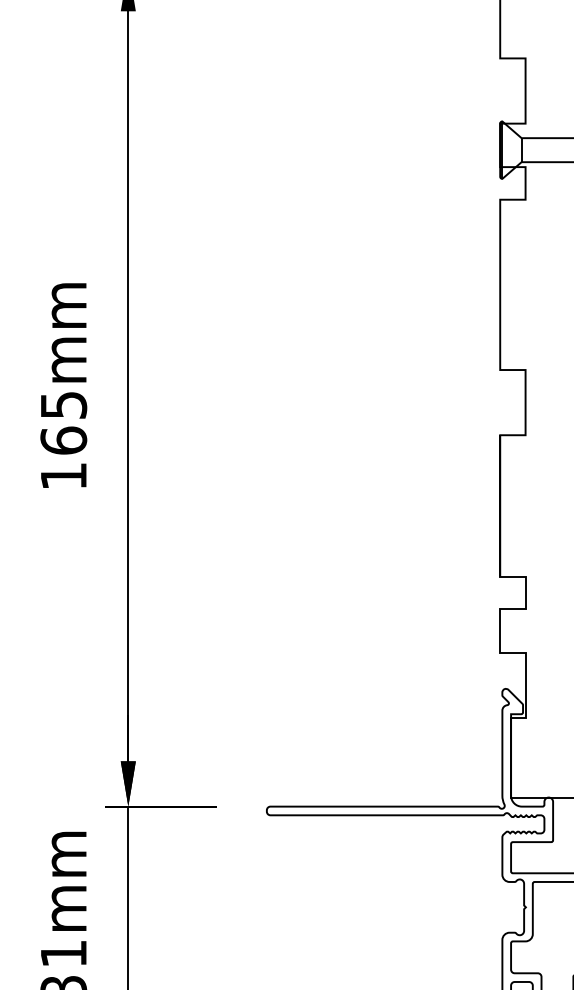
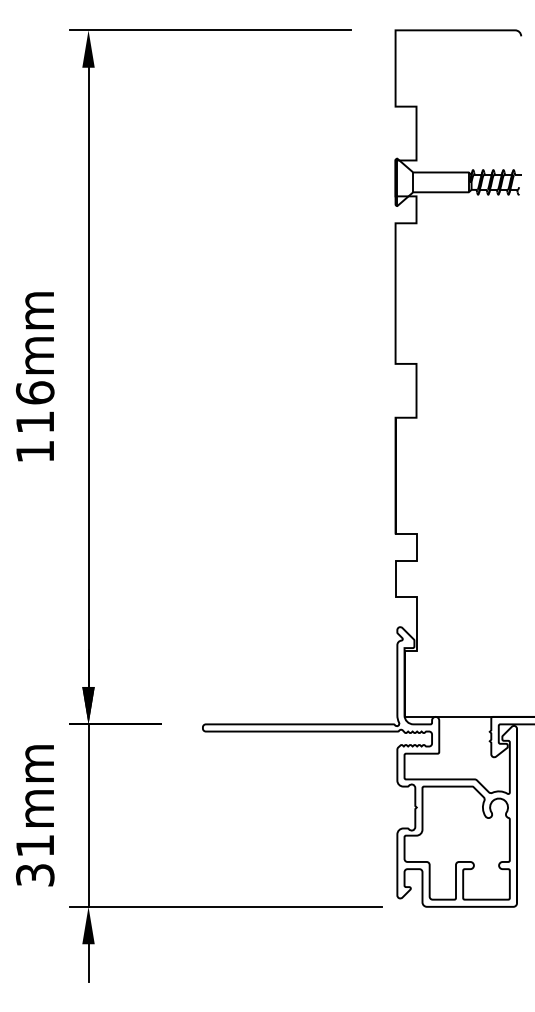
text: (62, 422) -> (34, 407), 165mm -> 116mm

